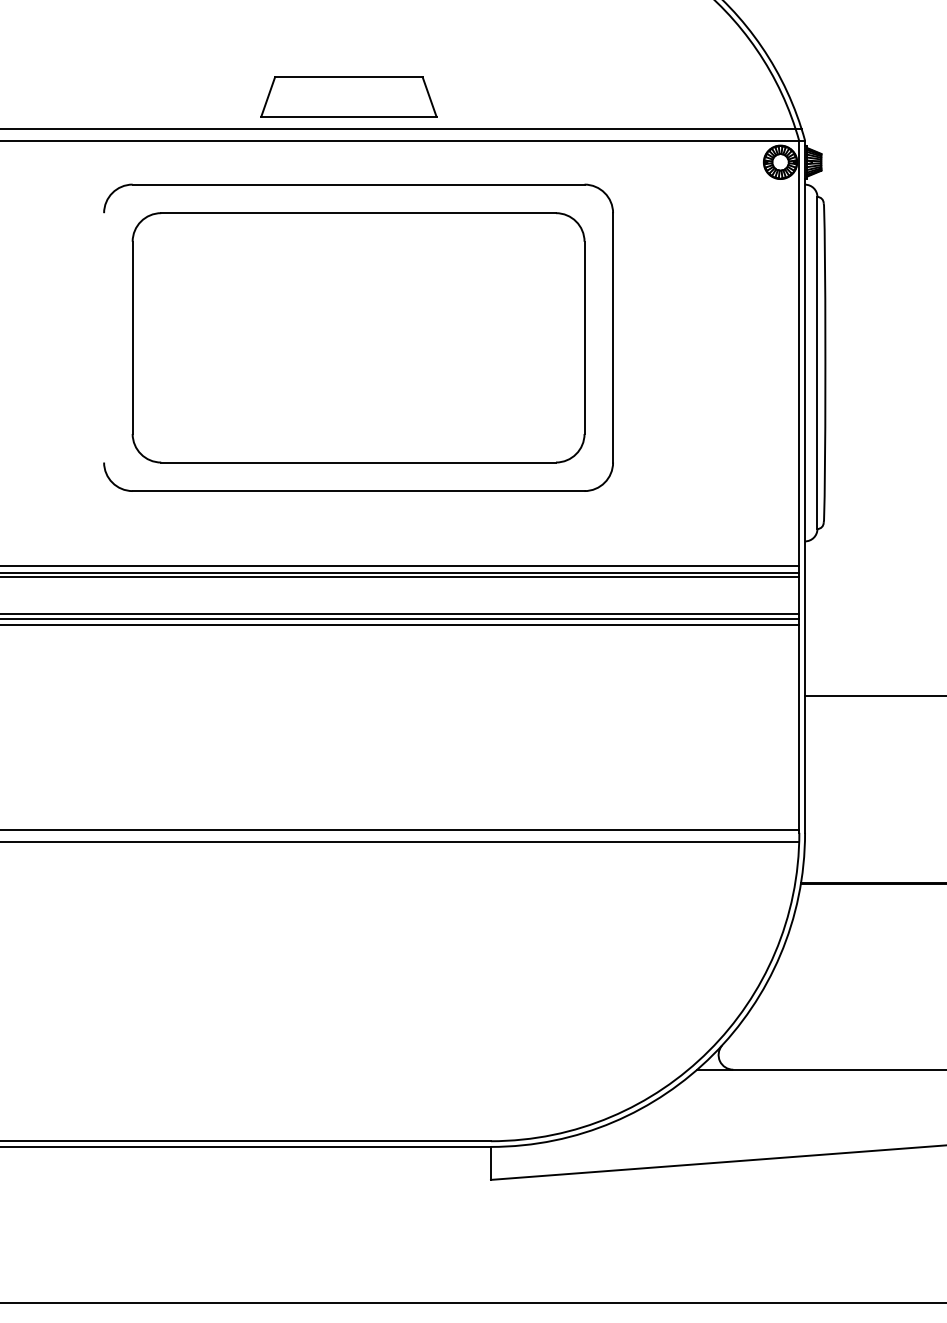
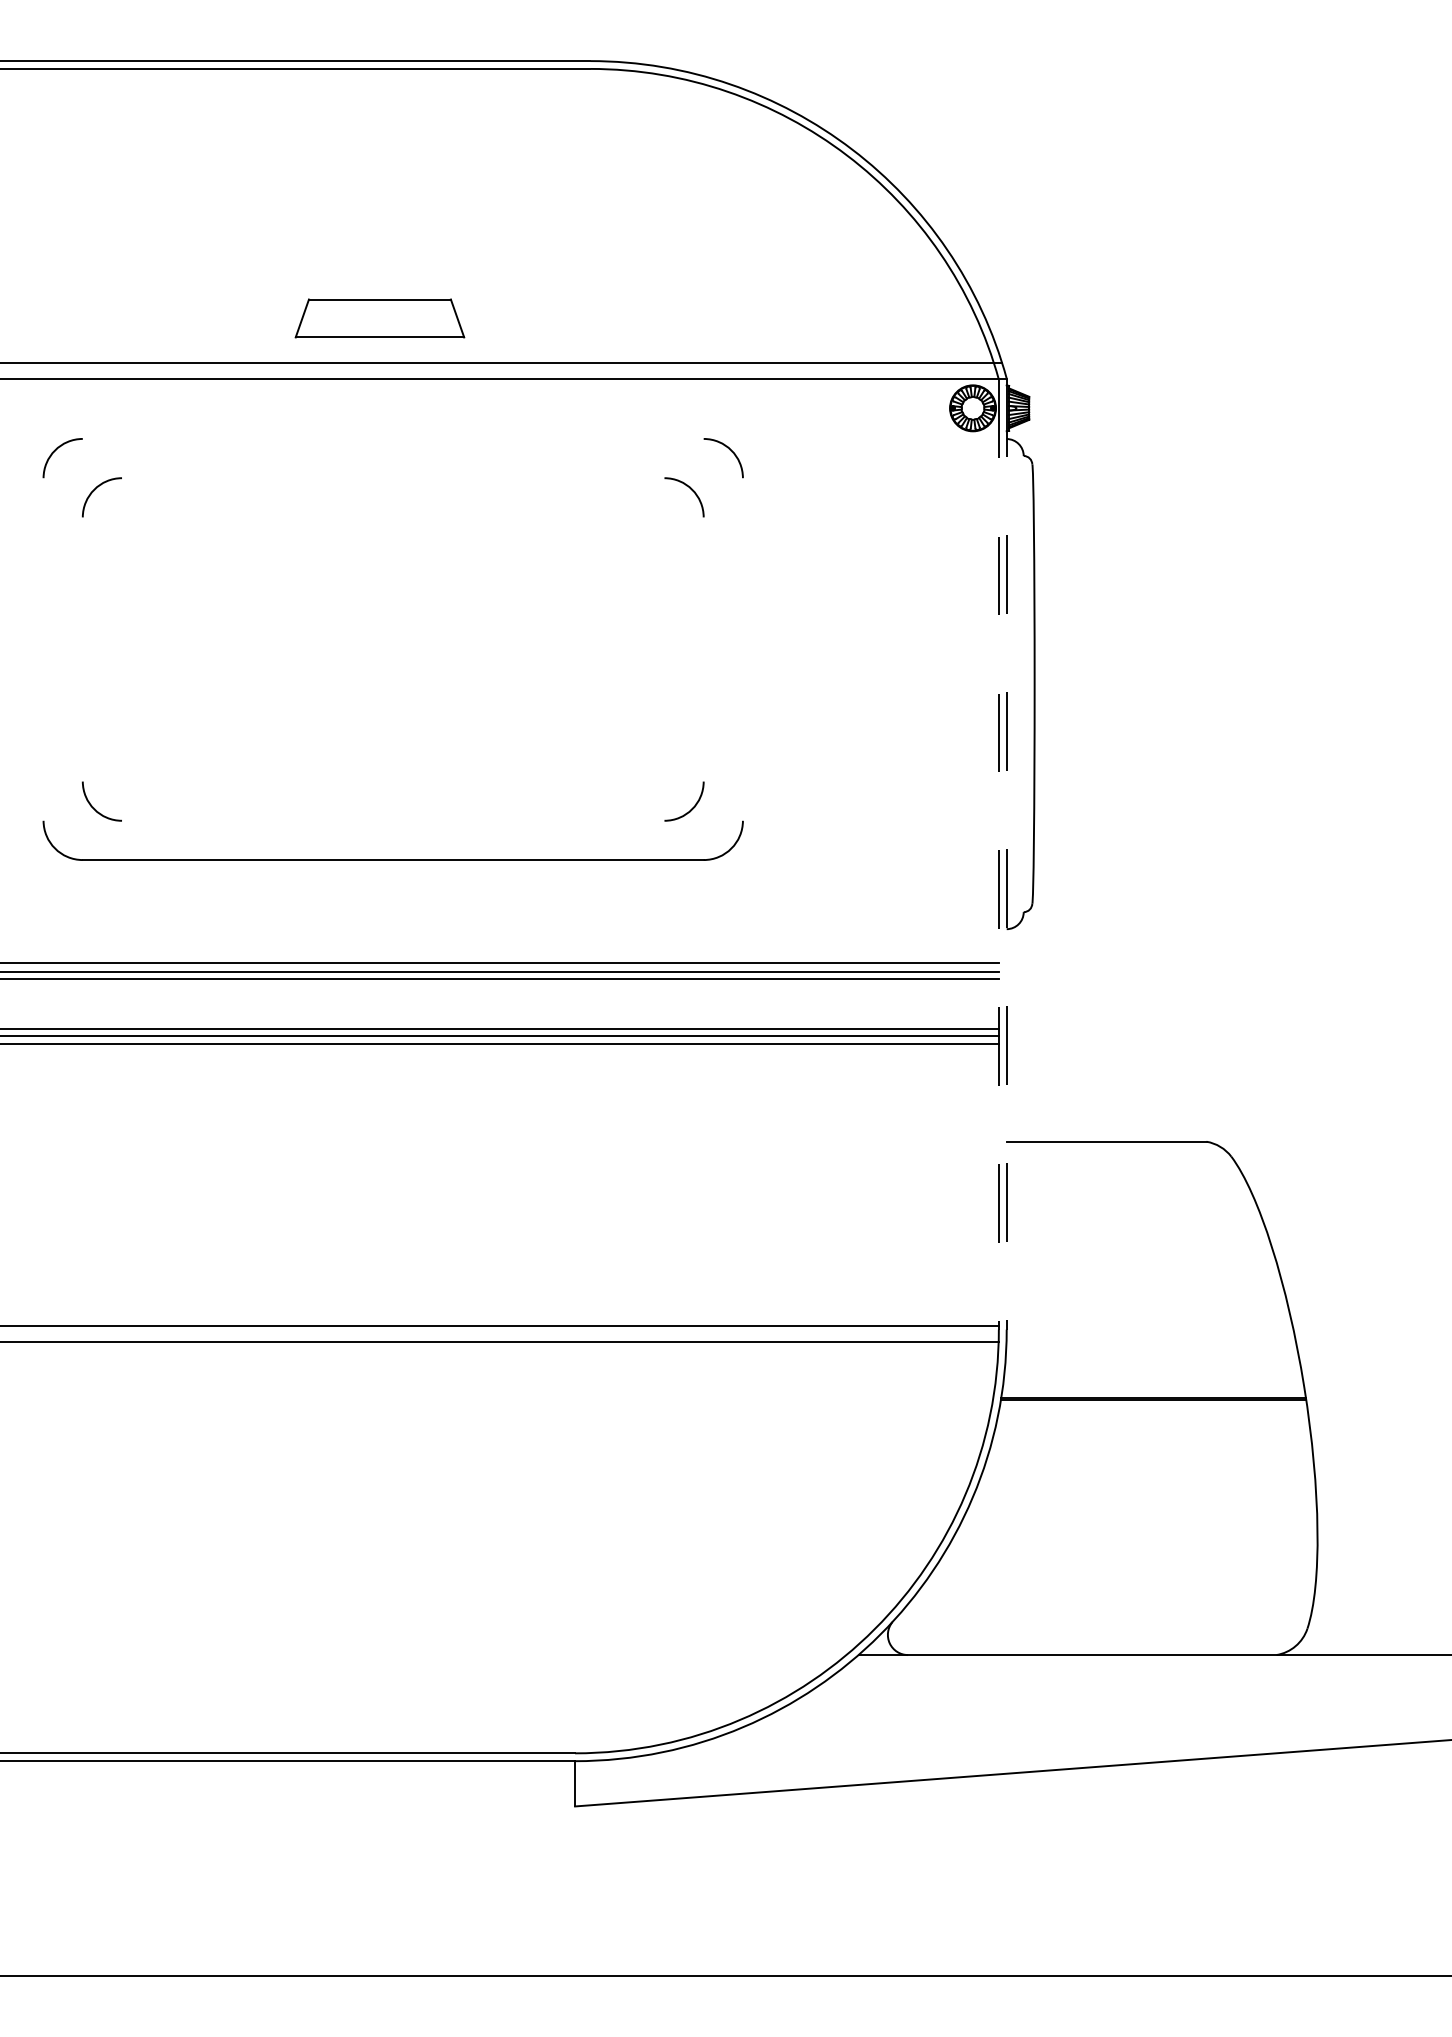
part: (348, 96) -> (379, 318), size x0.7
line: (358, 184) -> (392, 438), removed
line: (358, 213) -> (393, 478), removed
line: (132, 337) -> (82, 649), removed
line: (584, 337) -> (703, 649), removed
line: (612, 337) -> (742, 649), removed
line: (817, 363) -> (1023, 684), removed
line: (358, 462) -> (393, 820), removed
line: (799, 487) -> (998, 854), solid -> dashed
line: (804, 487) -> (1006, 854), solid -> dashed

